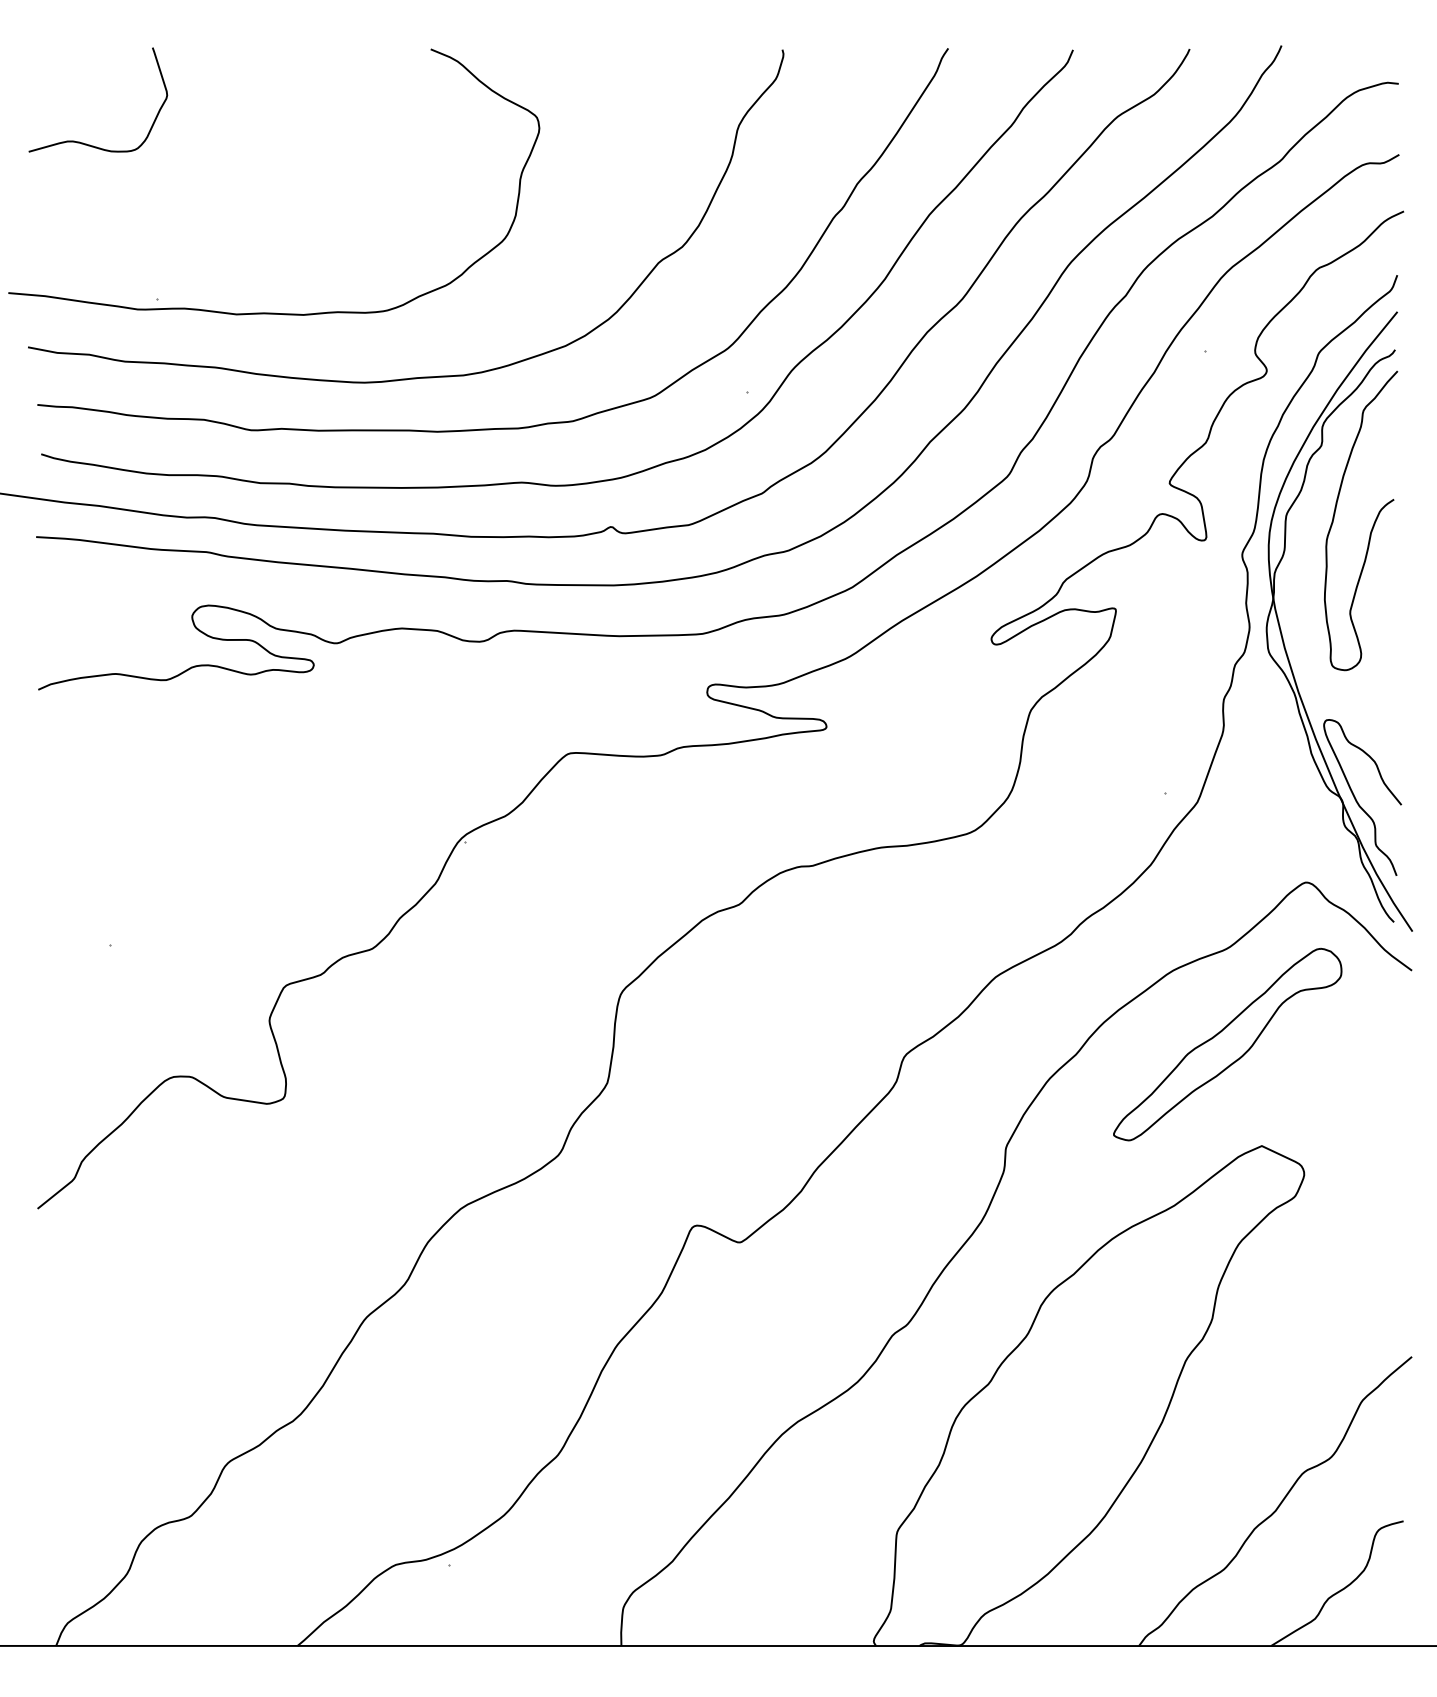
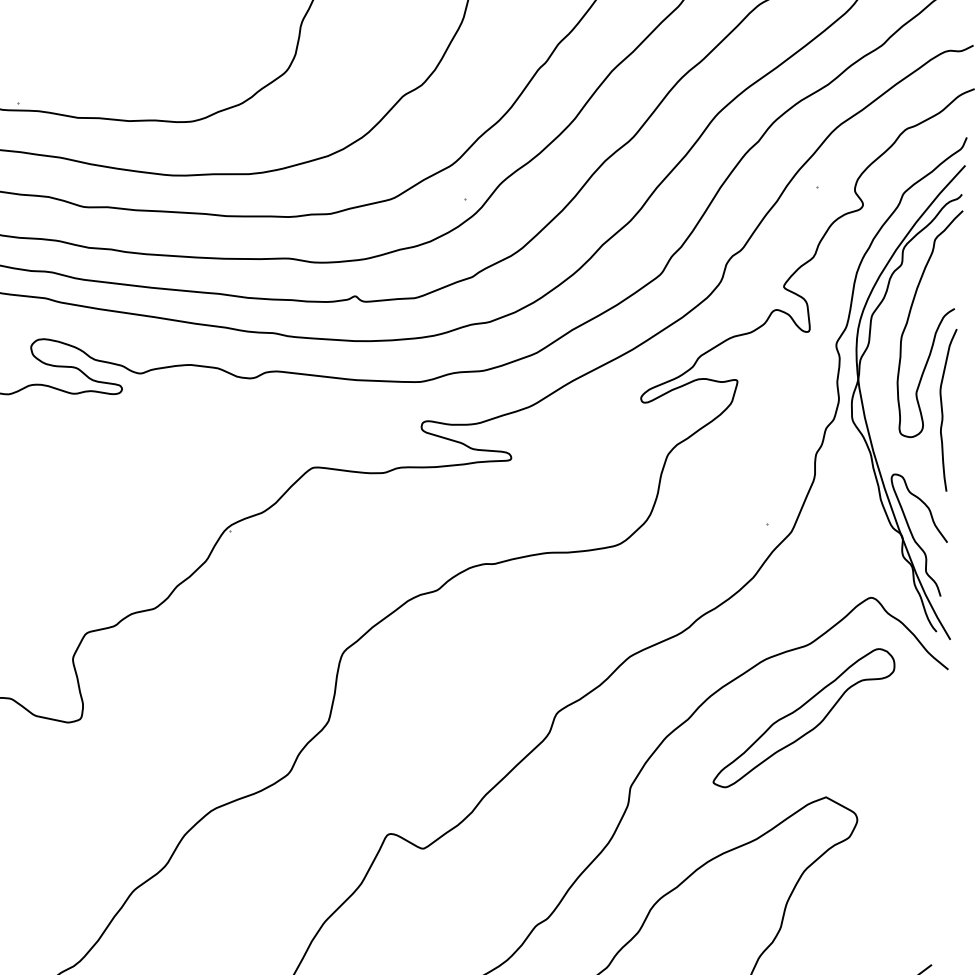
curve: (1385, 631) -> (942, 409), added

